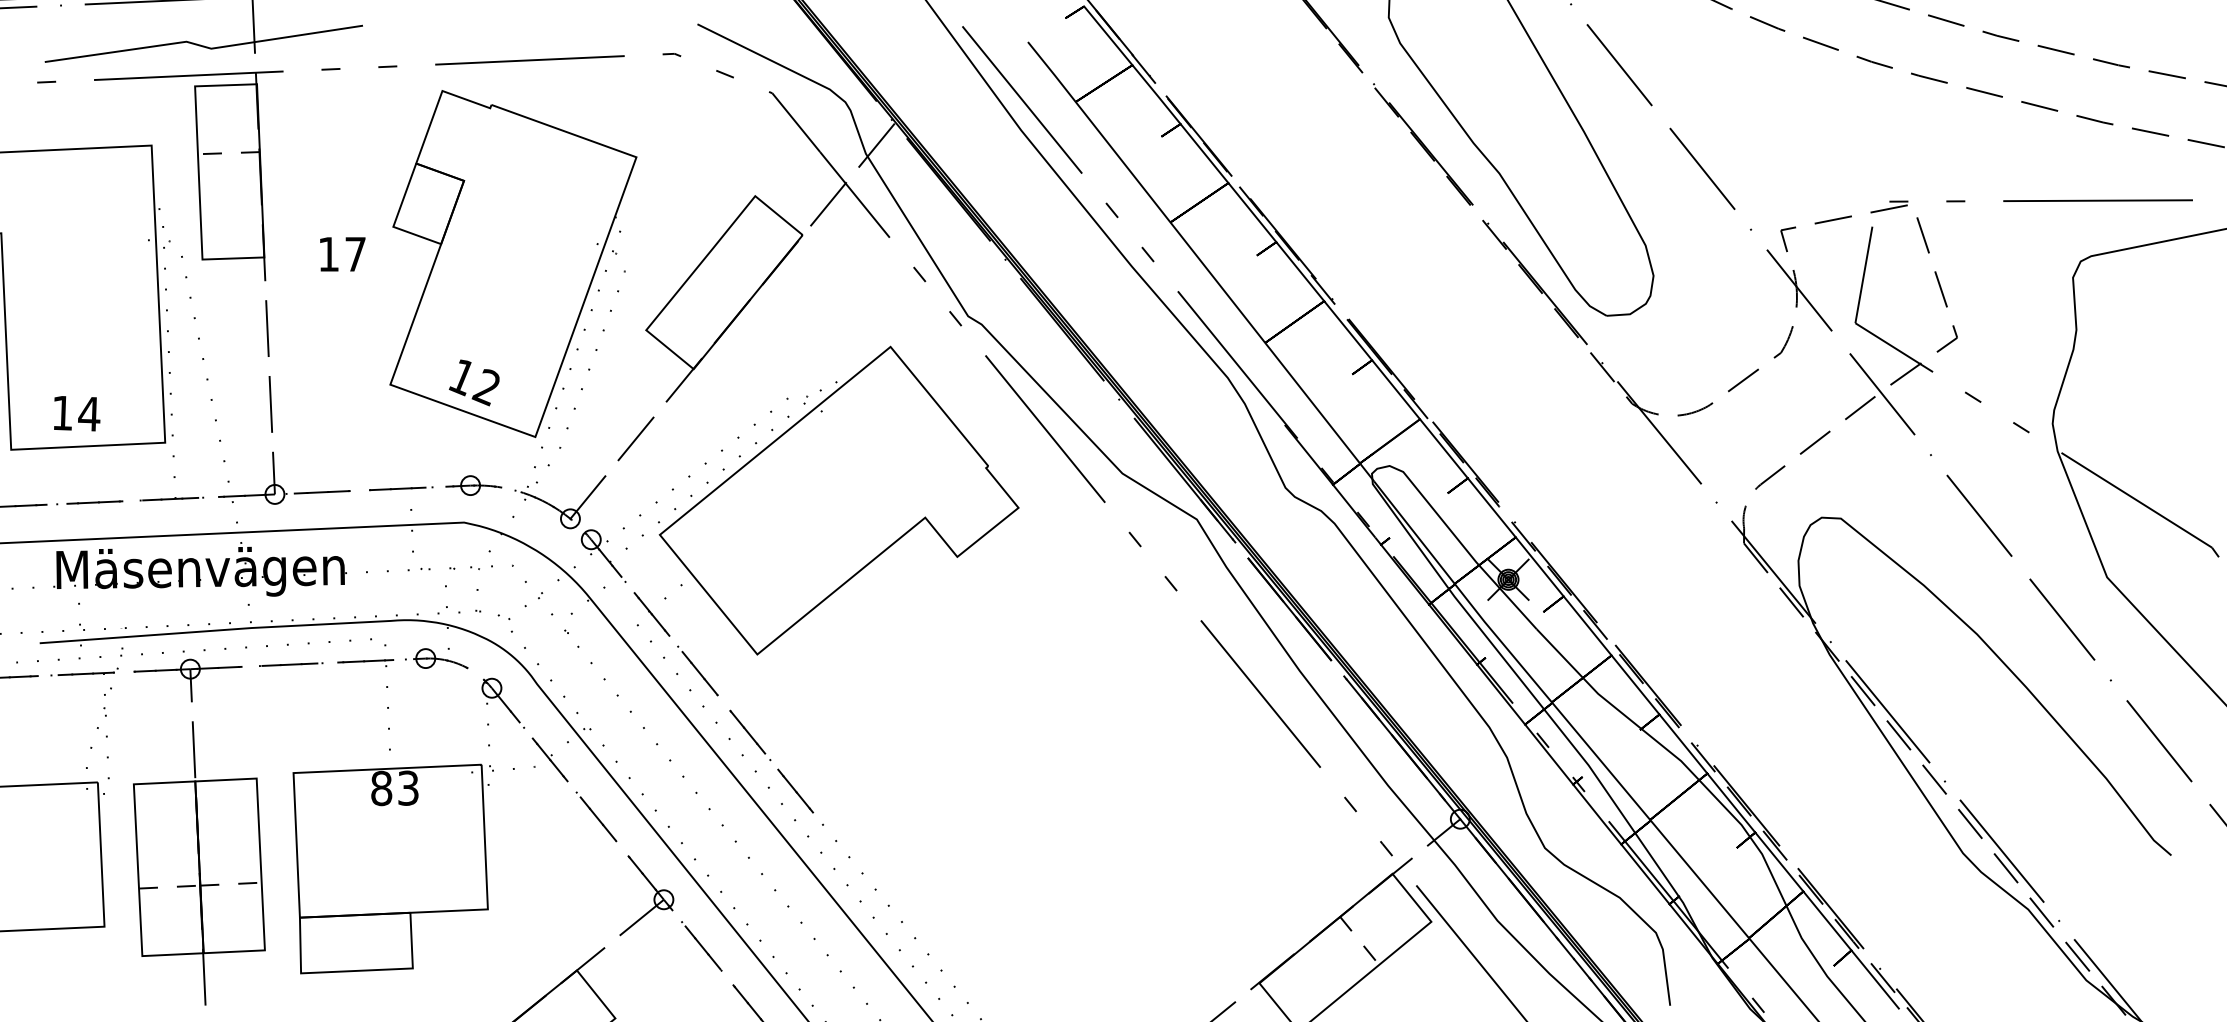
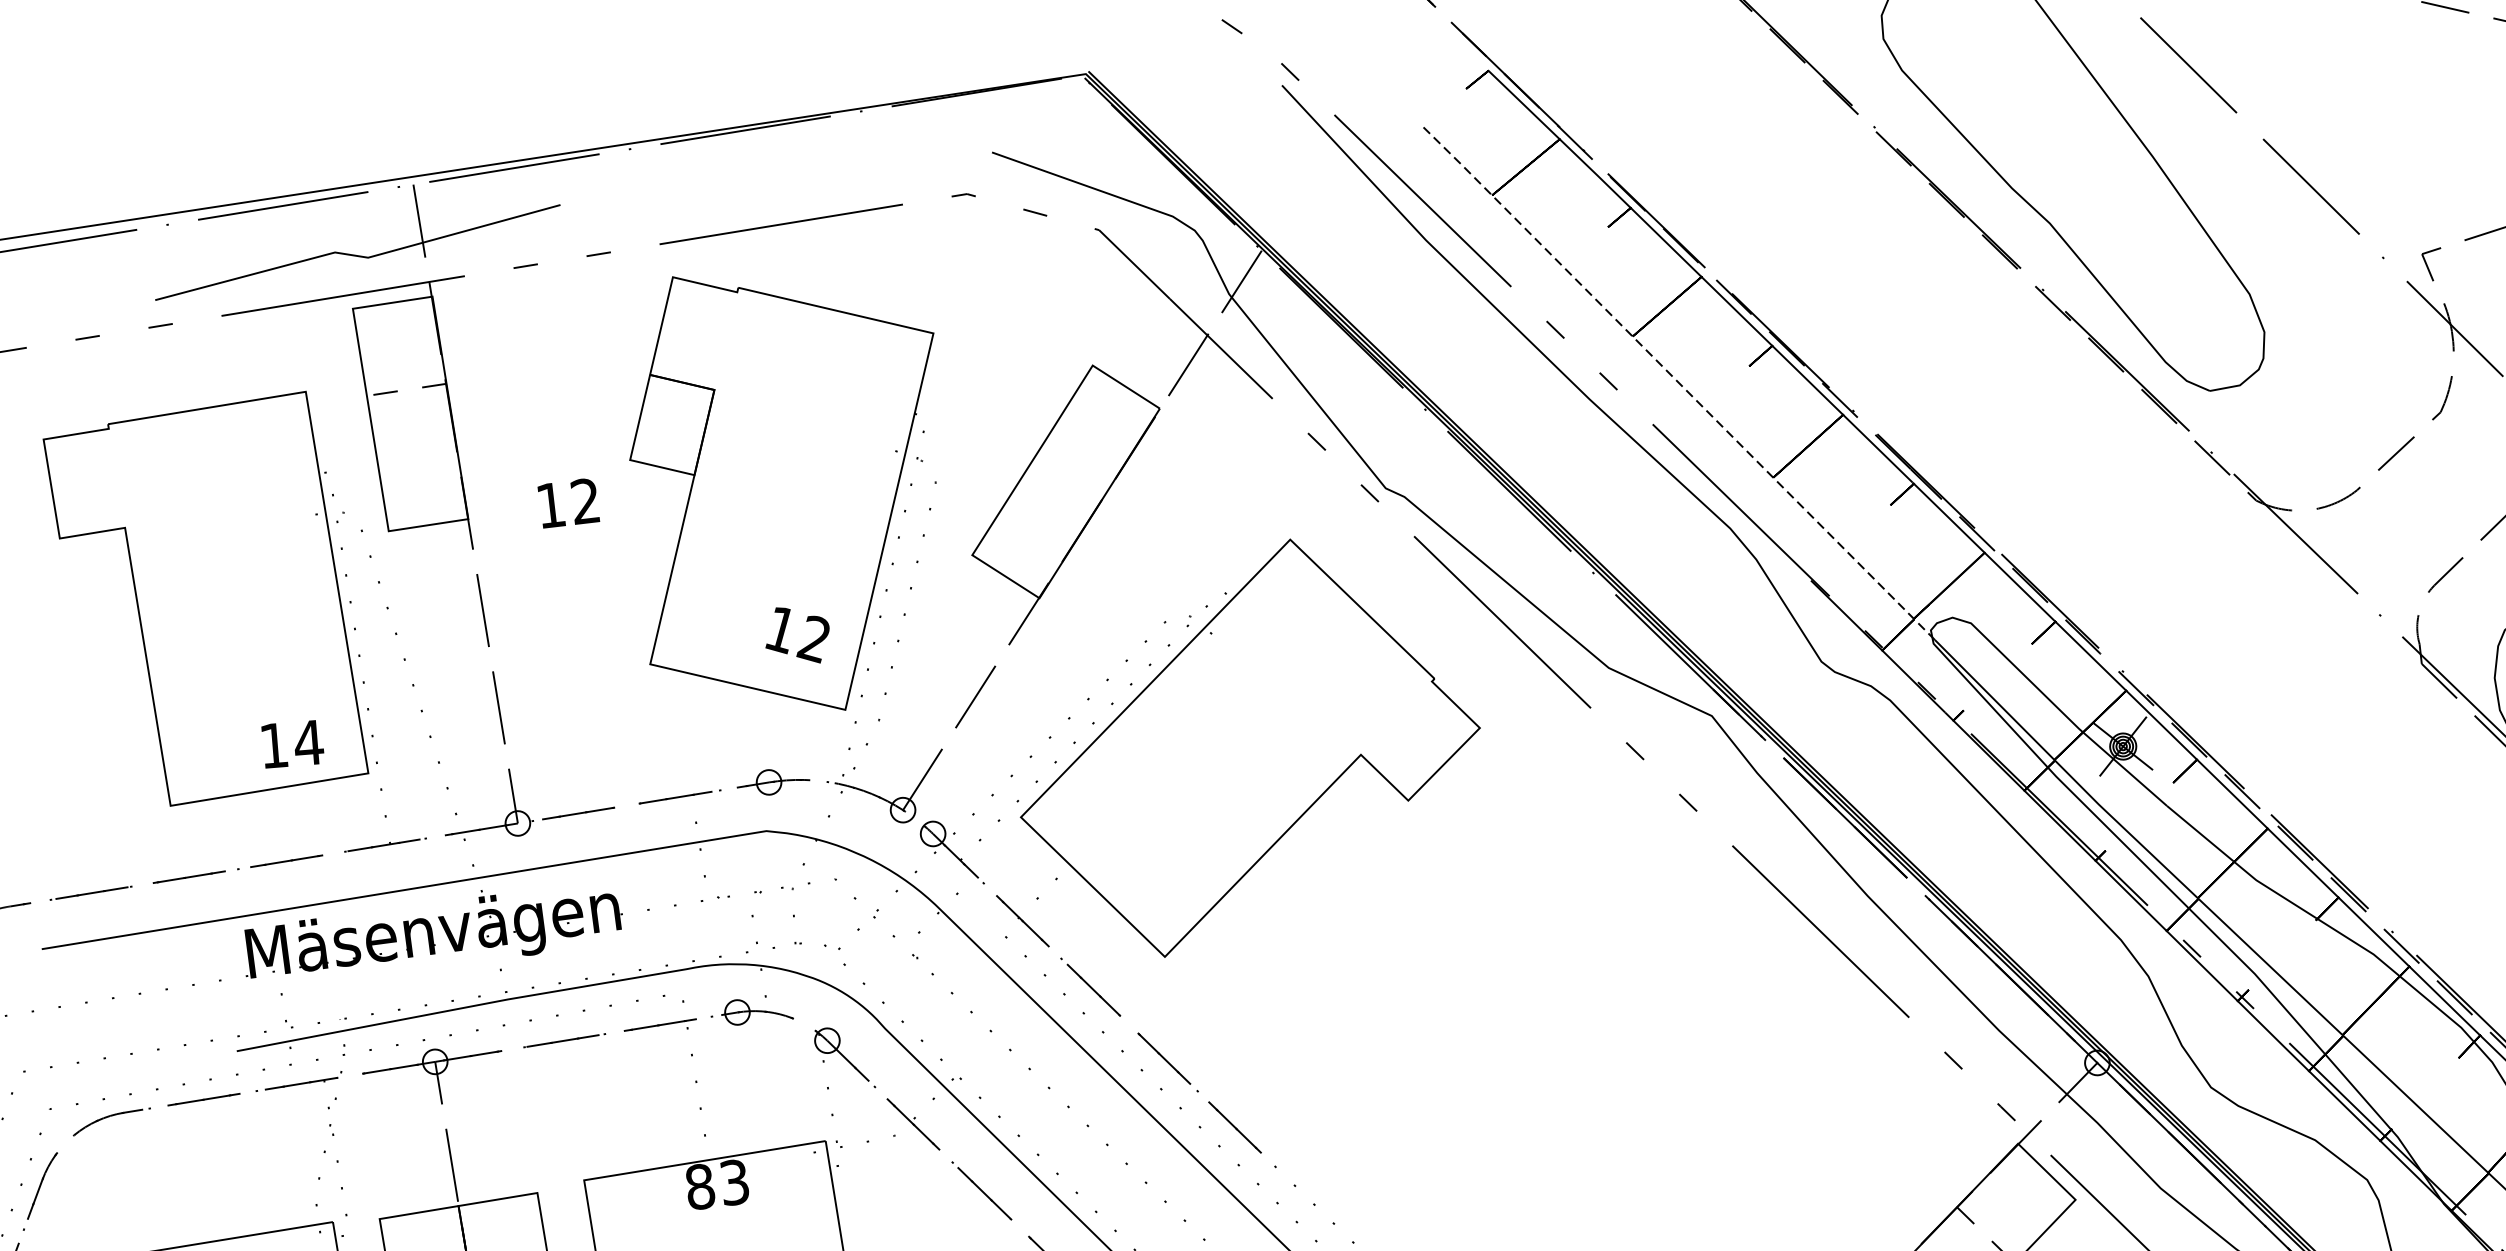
text: (355, 253) -> (585, 500), 17 -> 12
line: (1200, 260) -> (1677, 381), solid -> dashed
text: (474, 382) -> (797, 634), moved
text: (77, 413) -> (293, 743), moved

